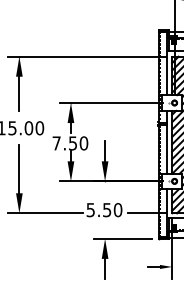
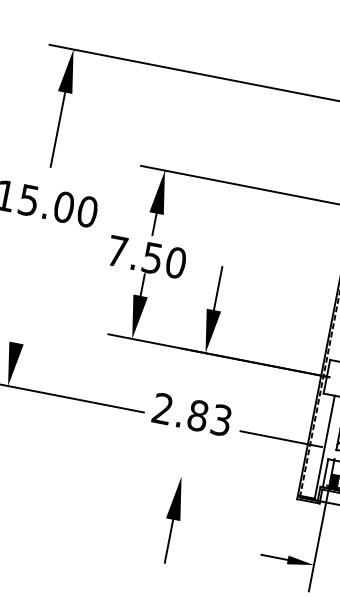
line: (19, 169) -> (26, 291), removed
text: (104, 210) -> (192, 415), 5.50 -> 2.83
line: (122, 238) -> (219, 483), removed

